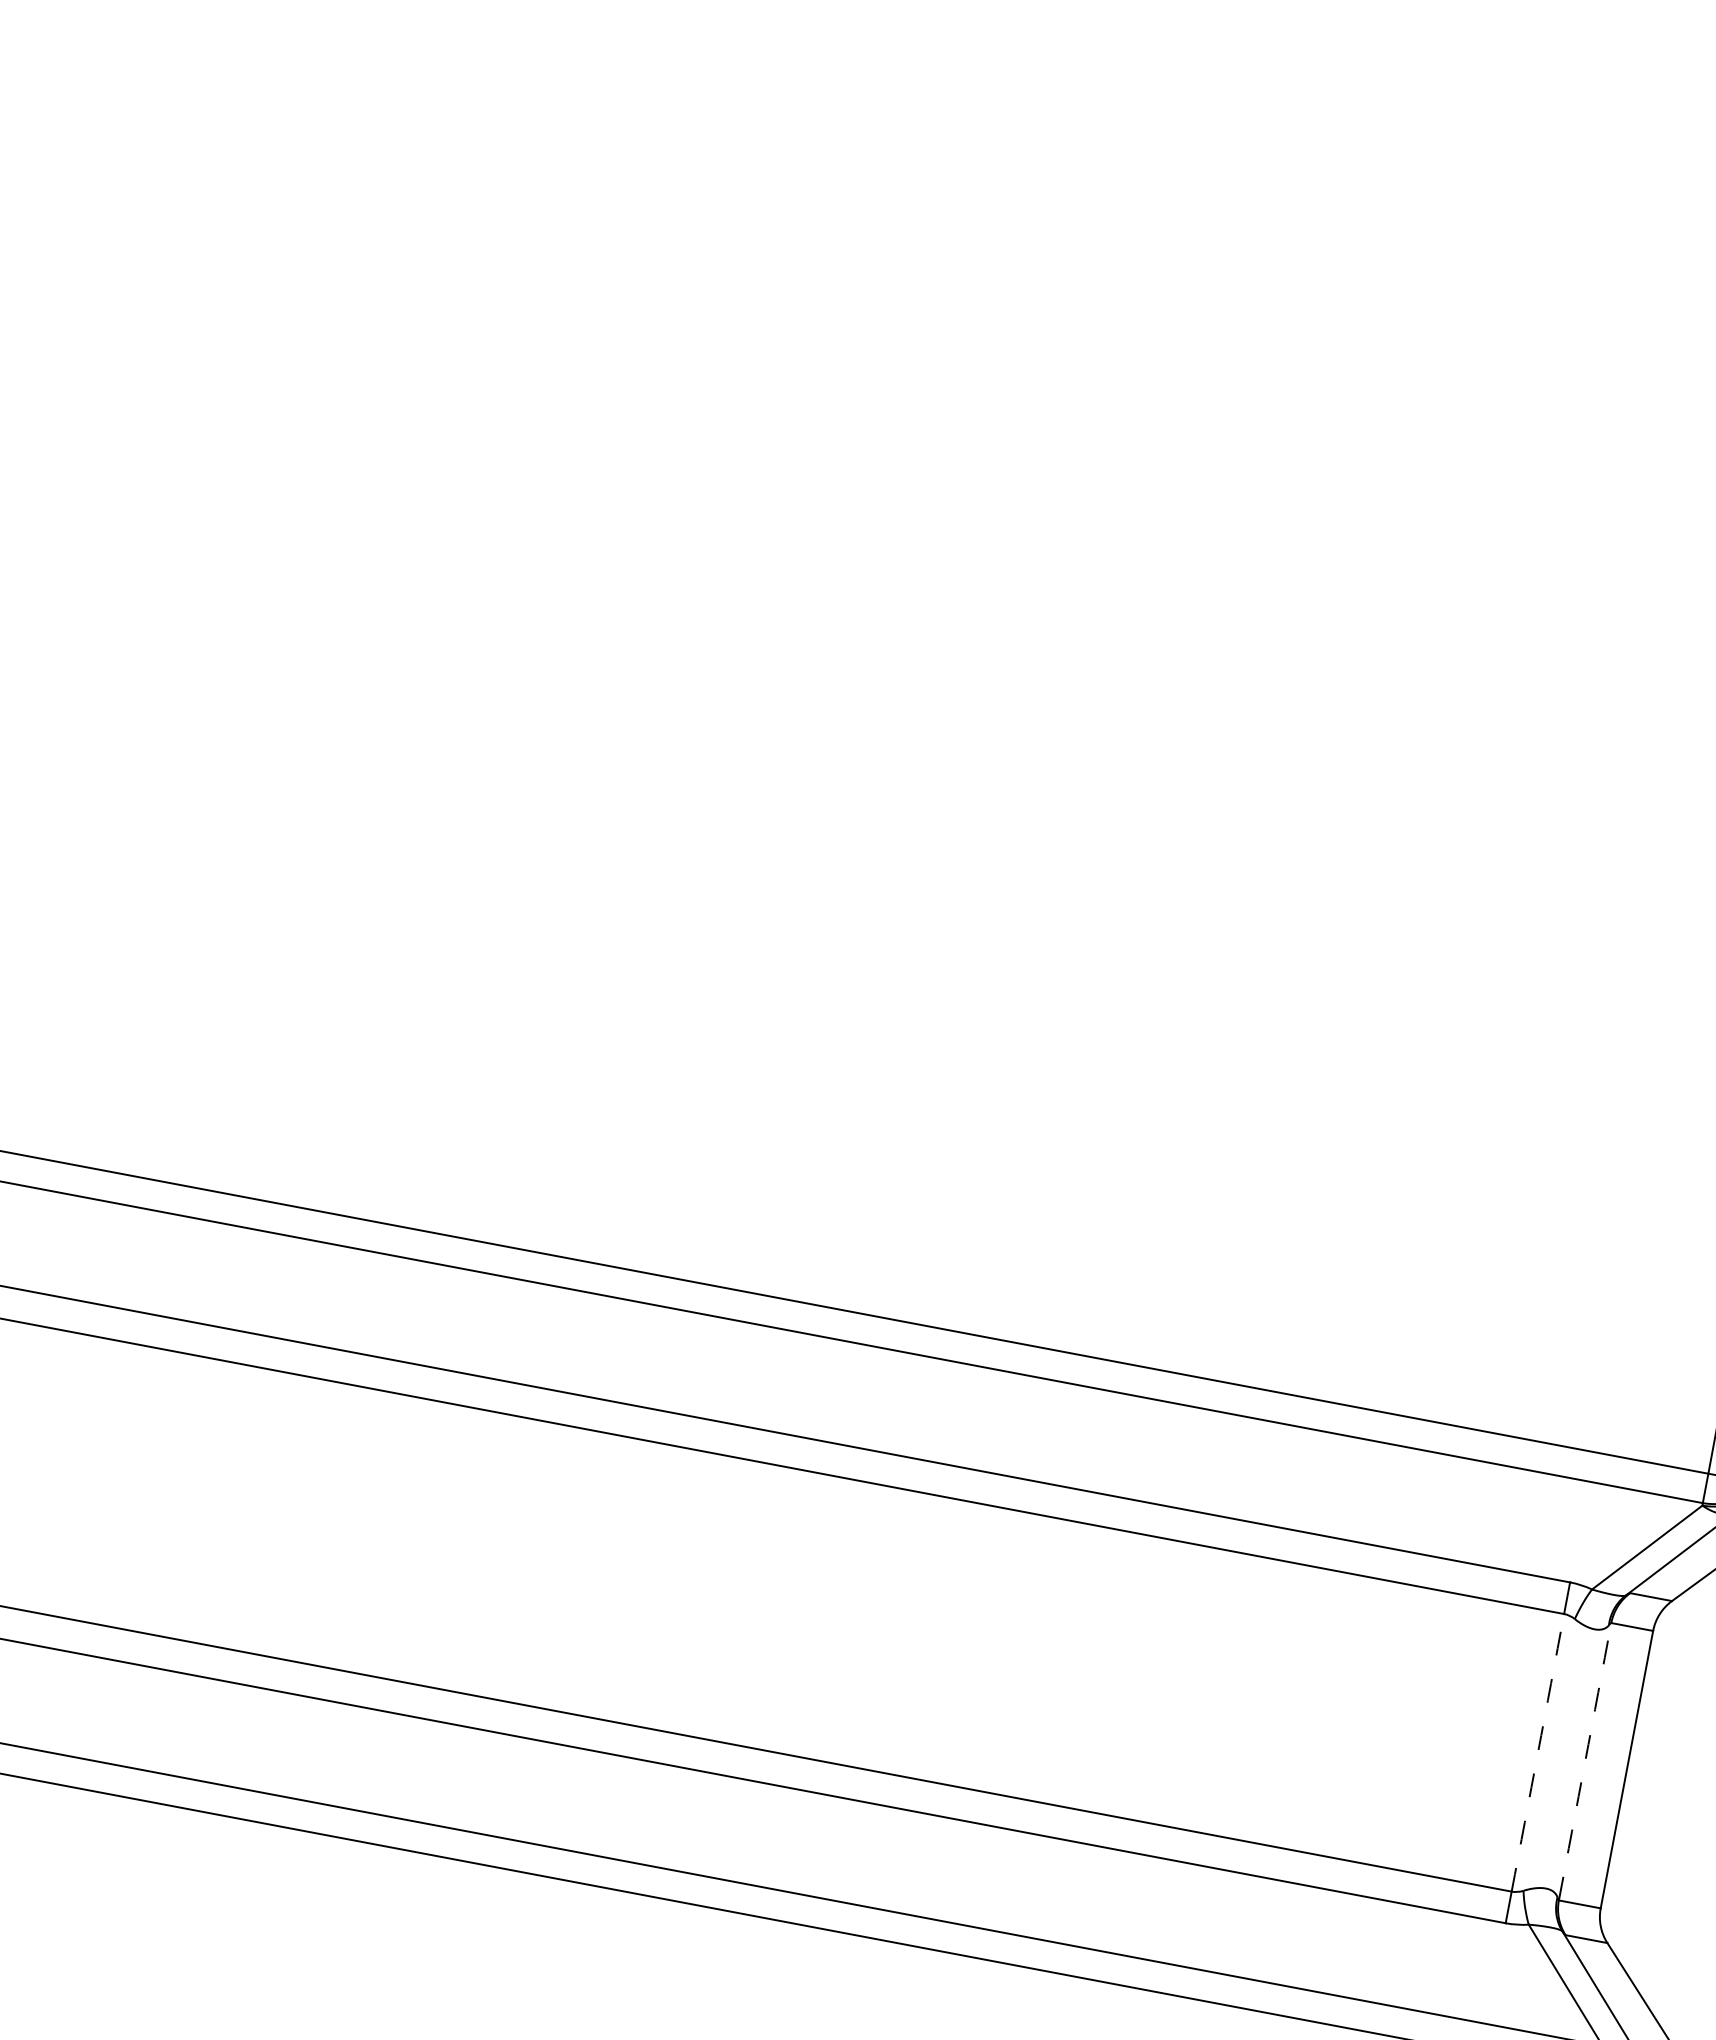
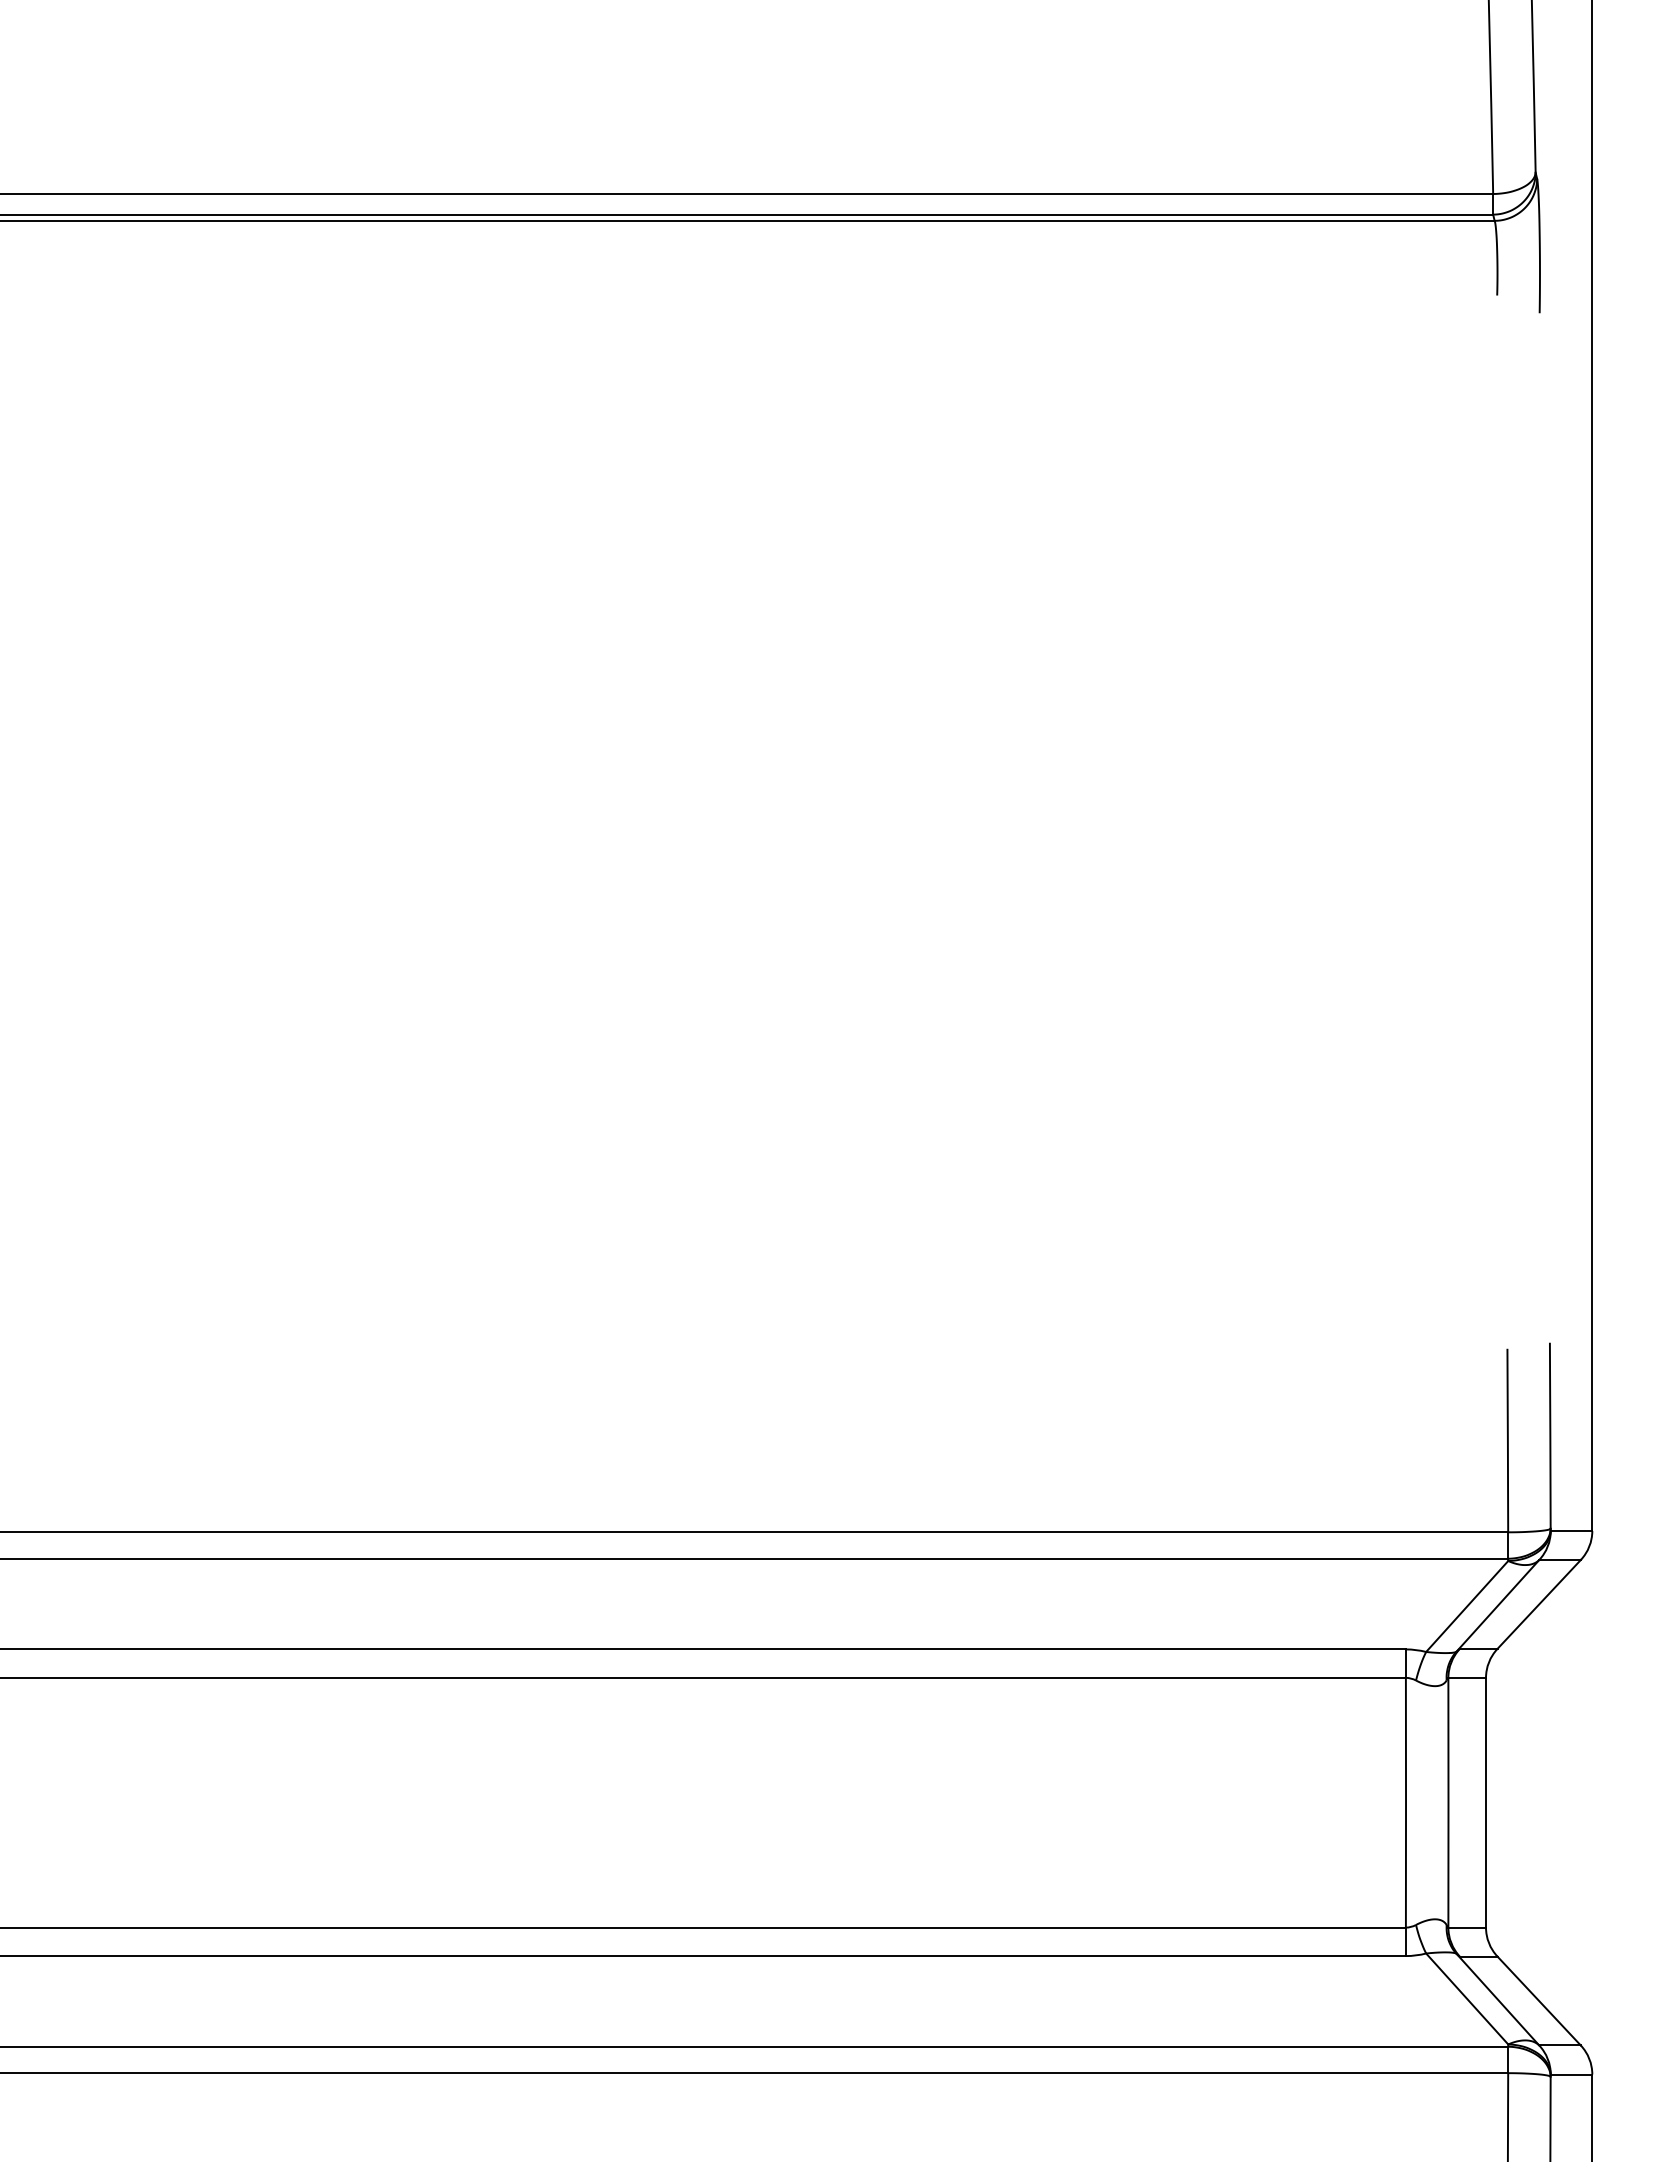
line: (1537, 1752) -> (1405, 1802), dashed -> solid
line: (1585, 1761) -> (1448, 1802), dashed -> solid

